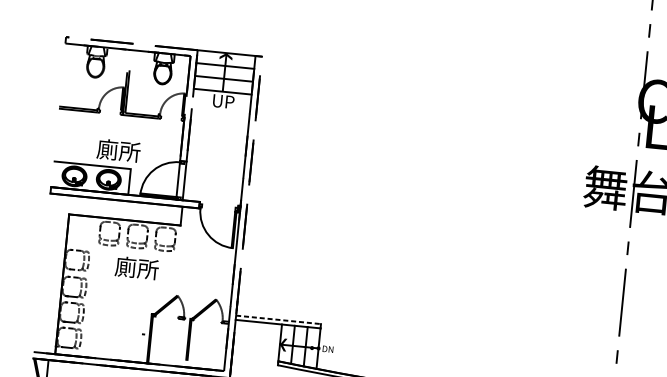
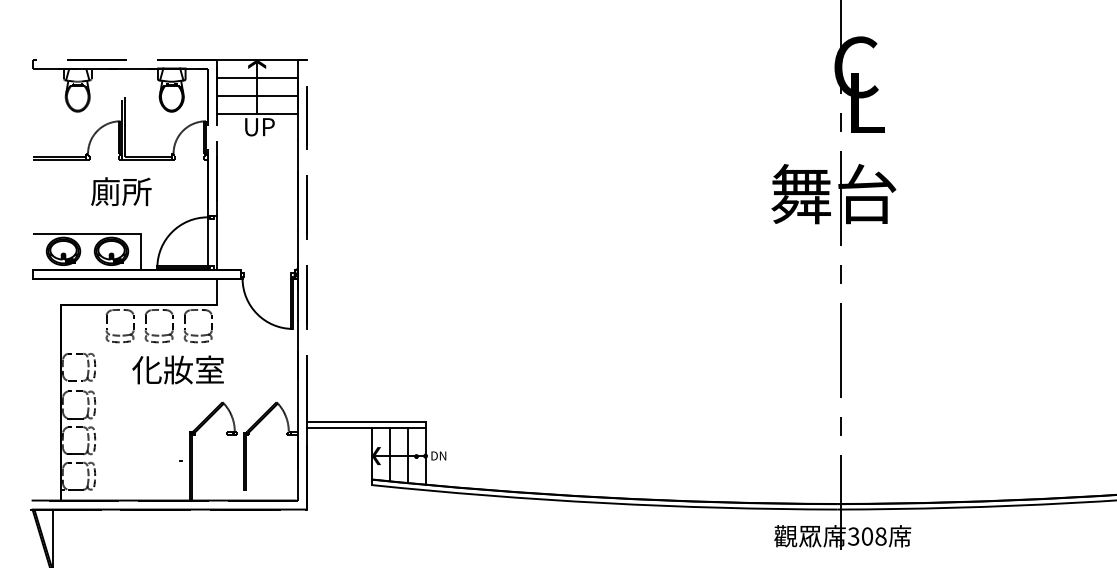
text: (118, 150) -> (121, 191), moved
text: (147, 268) -> (177, 369), 廁所 -> 化妝室
line: (278, 320) -> (366, 422), dashed -> solid

